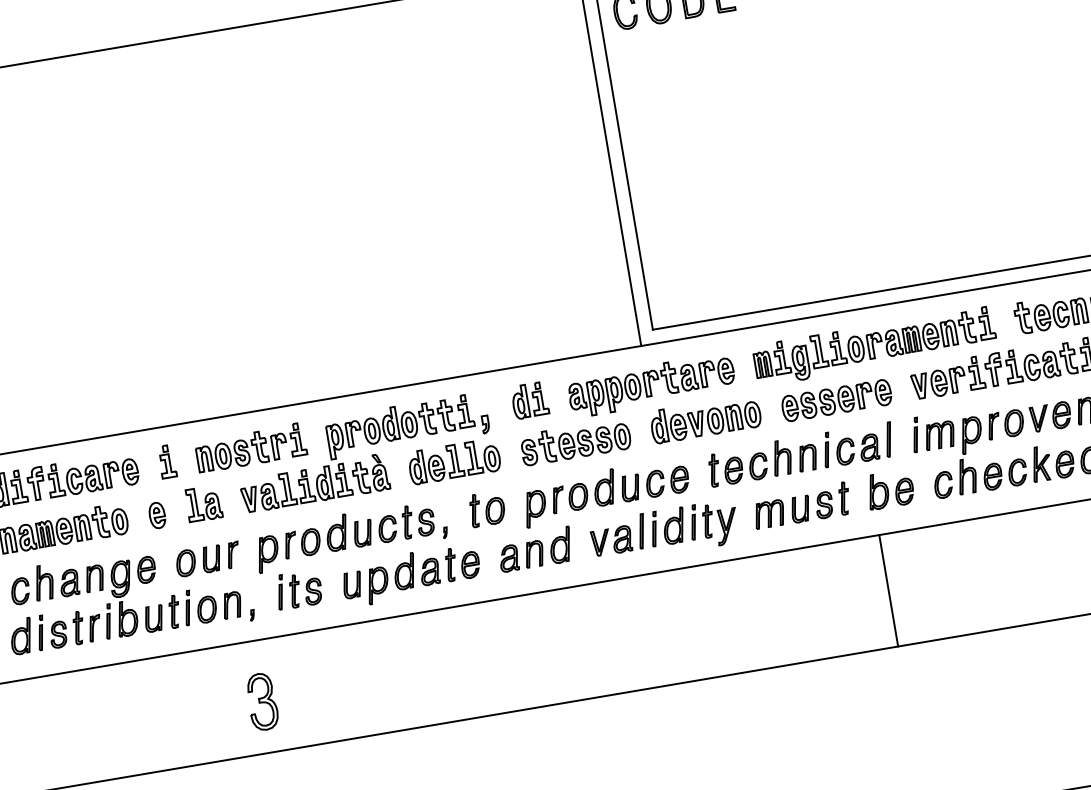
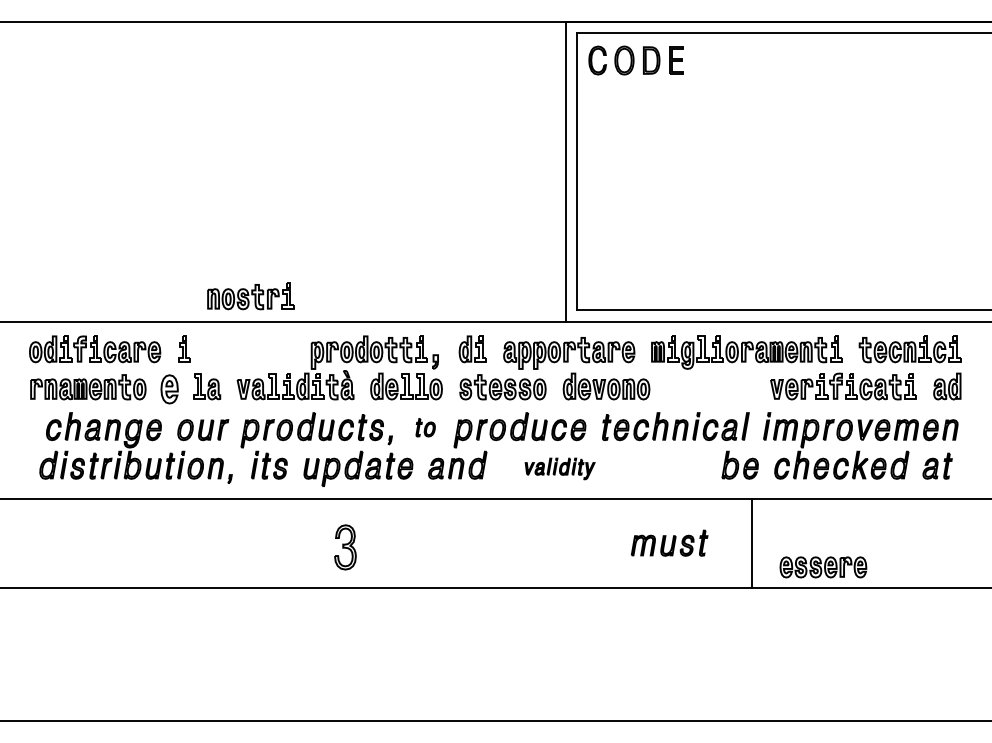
part: (836, 400) -> (823, 567), moved
part: (250, 448) -> (250, 296), moved
part: (801, 504) -> (669, 542), moved
part: (486, 508) -> (425, 427), size x0.7
part: (157, 515) -> (169, 389), size x1.4
part: (663, 532) -> (559, 468), size x0.6
line: (888, 590) -> (751, 543), moved
part: (262, 702) -> (345, 547), moved

